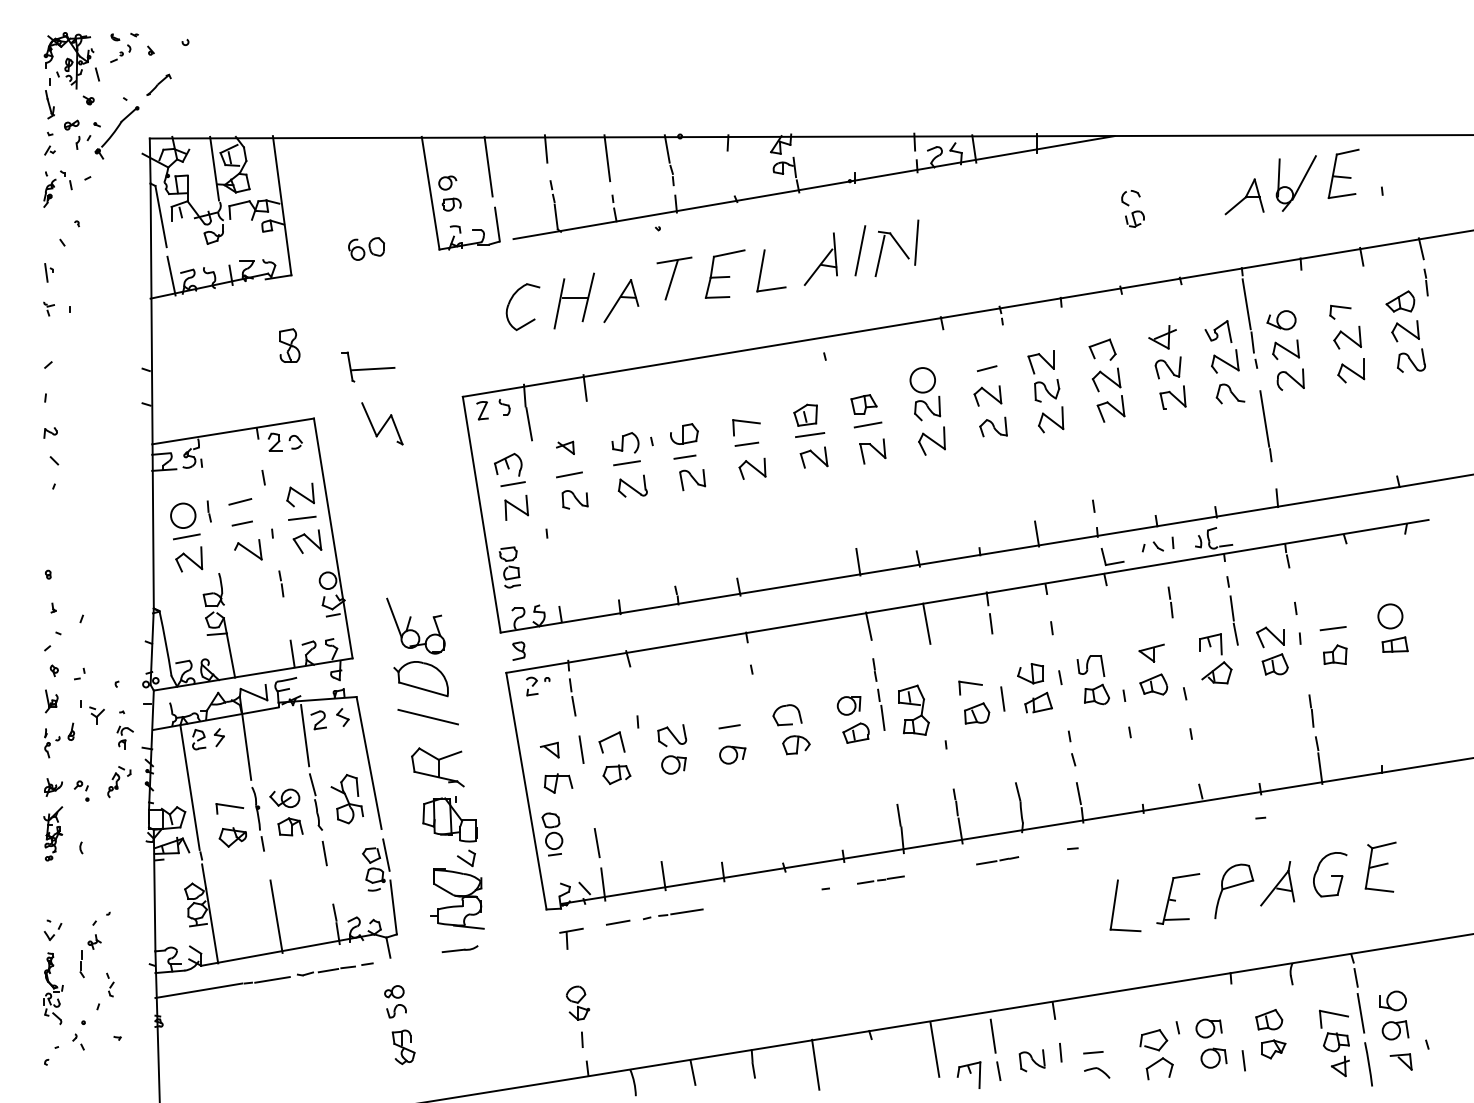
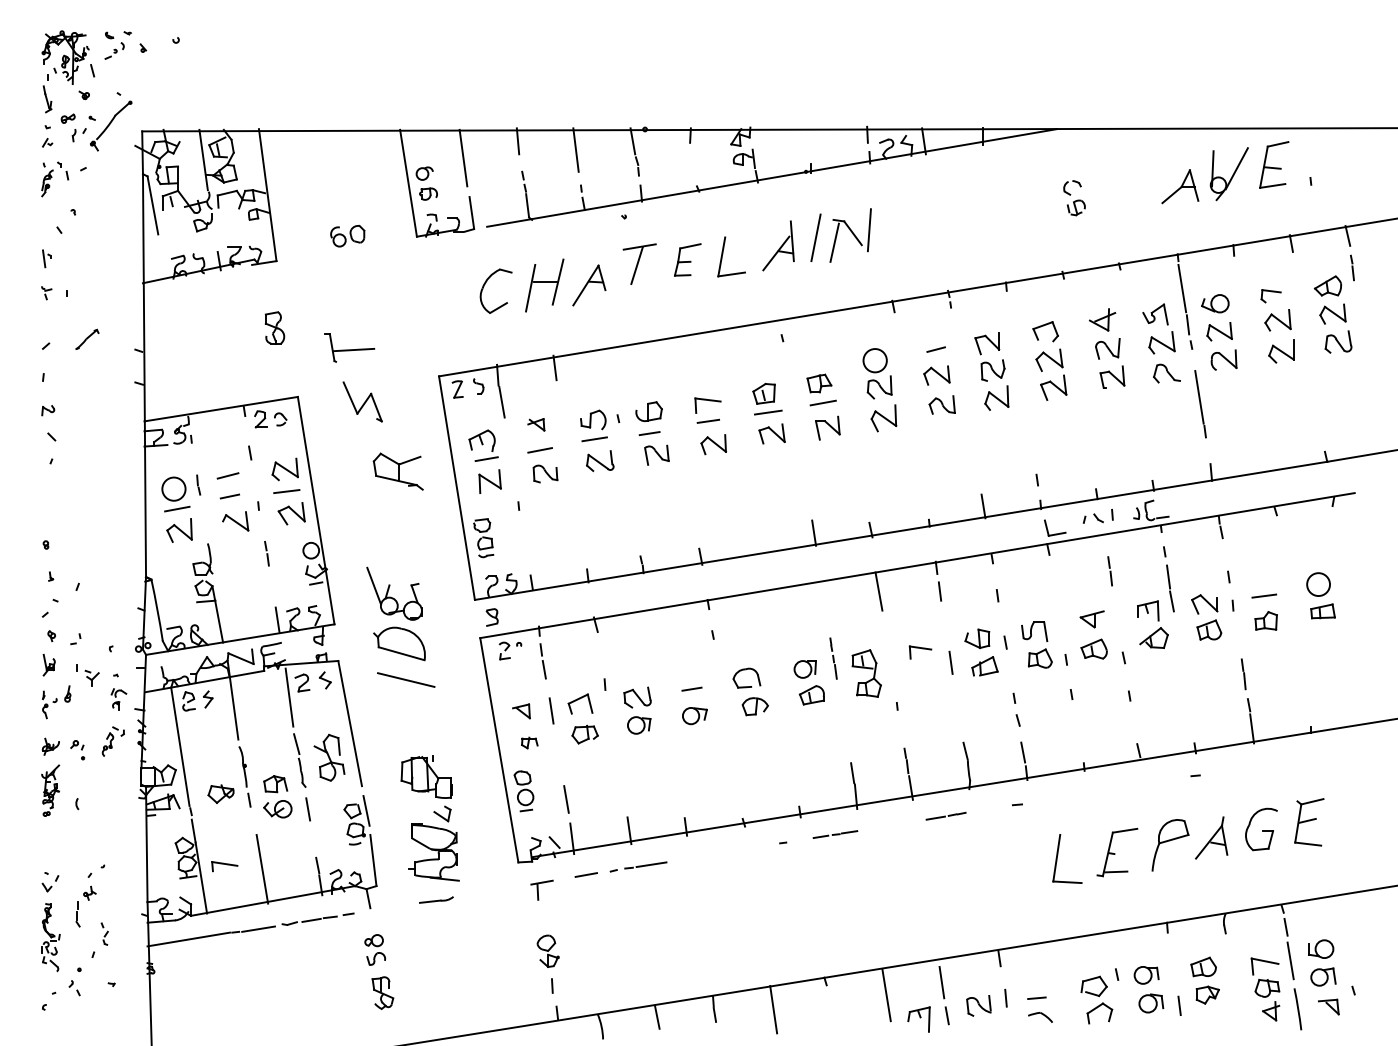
part: (158, 84) -> (86, 339), moved
part: (724, 273) -> (687, 259), size x0.7
line: (171, 275) -> (162, 261), removed
line: (868, 625) -> (823, 593), removed
part: (878, 694) -> (833, 658), size x0.6
part: (977, 713) -> (927, 676), removed
part: (437, 767) -> (397, 471), moved
part: (558, 783) -> (529, 742), size x0.6
part: (284, 797) -> (277, 808), moved
part: (229, 808) -> (224, 866), moved

